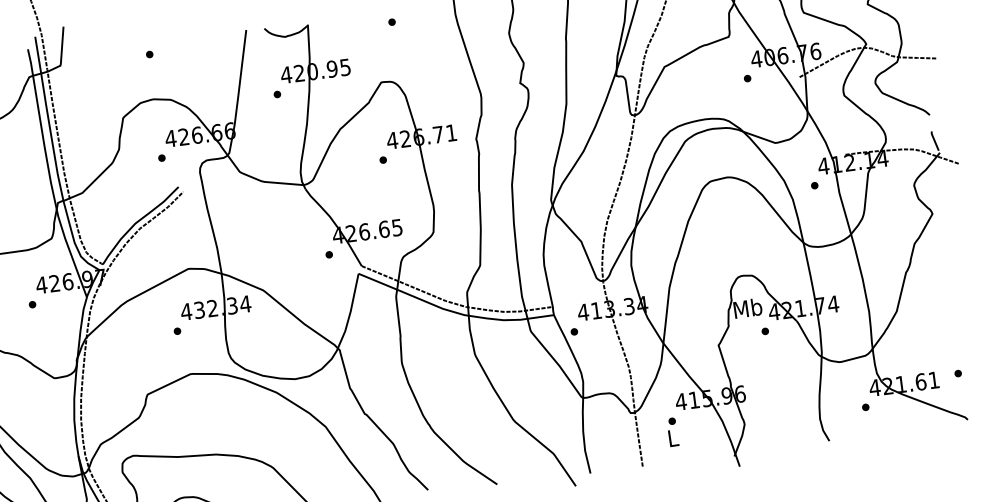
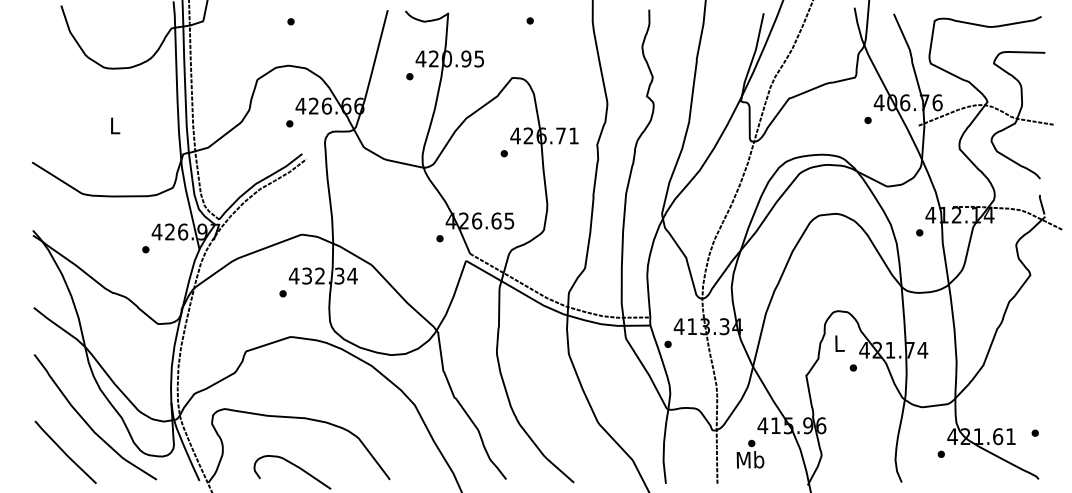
text: (747, 308) -> (839, 343), Mb -> L
text: (673, 437) -> (750, 459), L -> Mb

